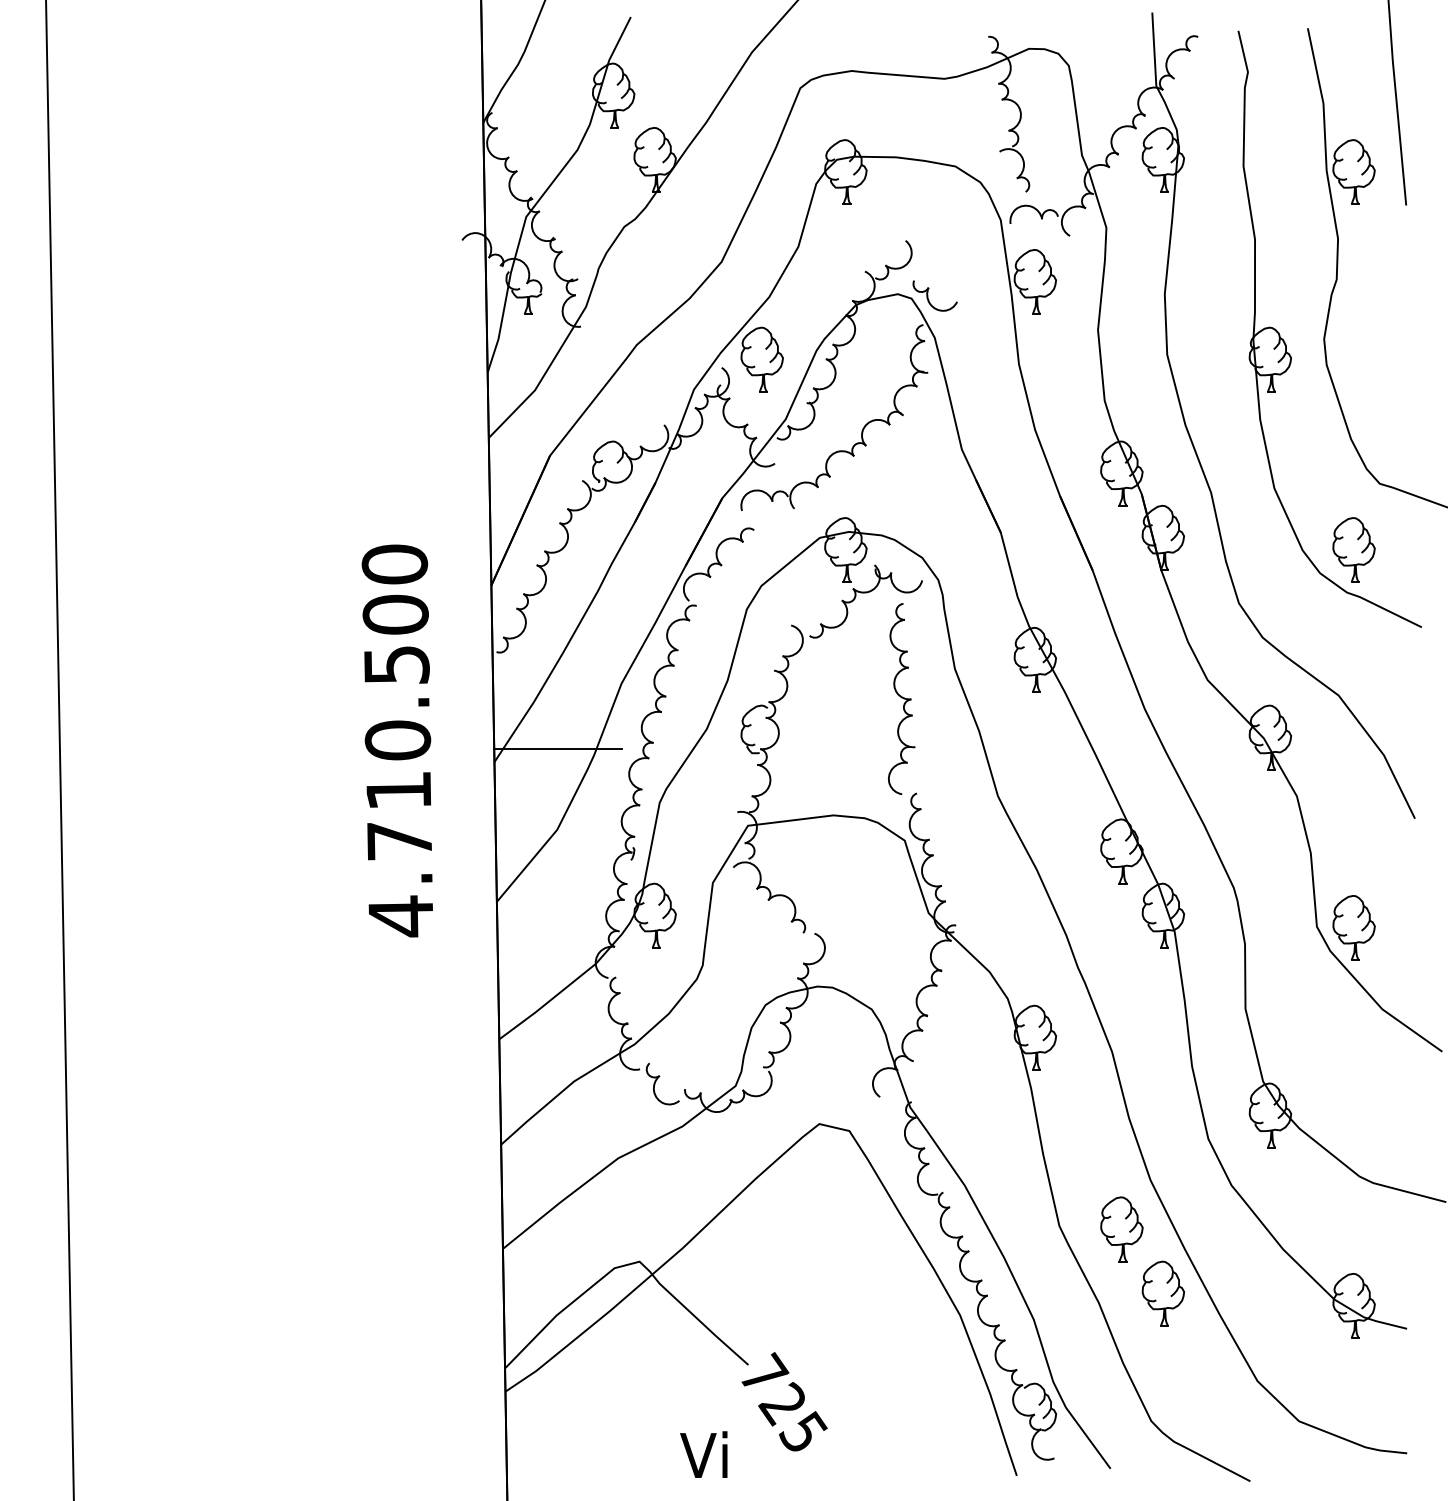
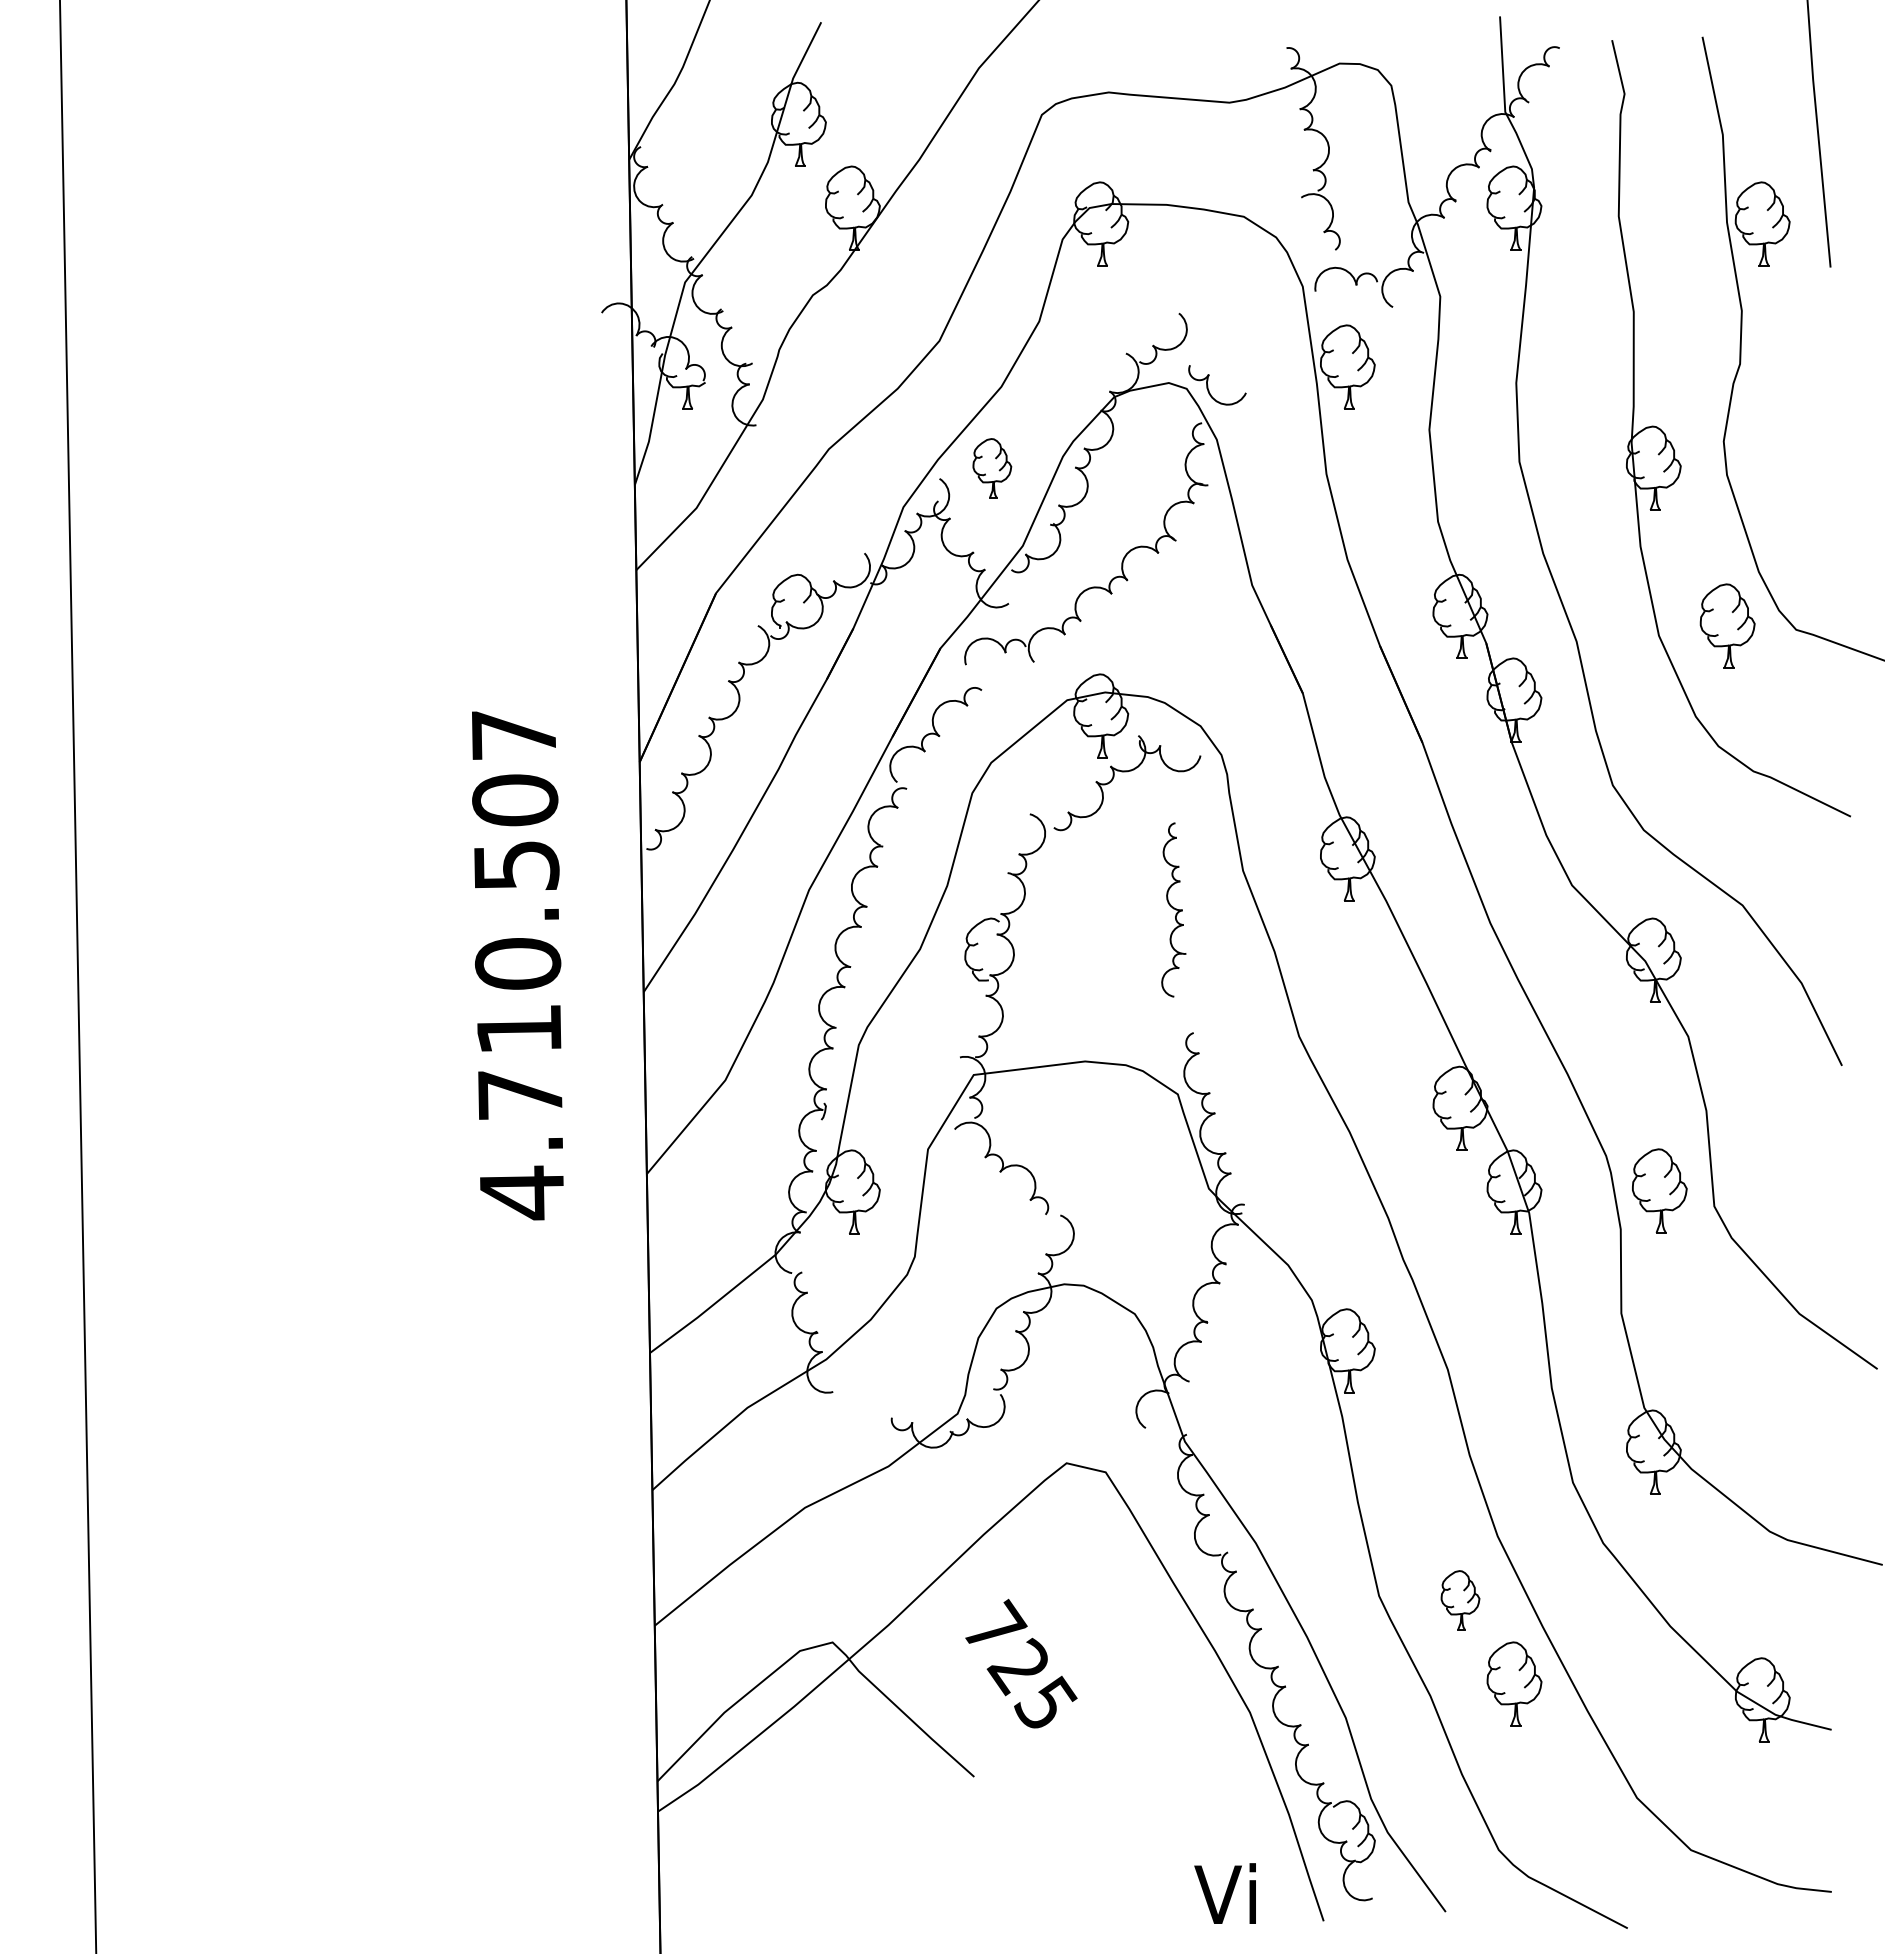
part: (762, 359) -> (992, 467), size x0.7
part: (1353, 549) -> (1727, 625), moved
text: (394, 564) -> (513, 734), 4.710.500 -> 4.710.507
part: (901, 698) -> (1173, 909), size x0.7
line: (558, 748) -> (726, 974), removed
part: (1353, 927) -> (1659, 1190), moved
part: (657, 1080) -> (855, 1406), removed
part: (1121, 1228) -> (1460, 1599), size x0.7
text: (784, 1401) -> (1021, 1663), moved
text: (703, 1454) -> (1224, 1893), moved

